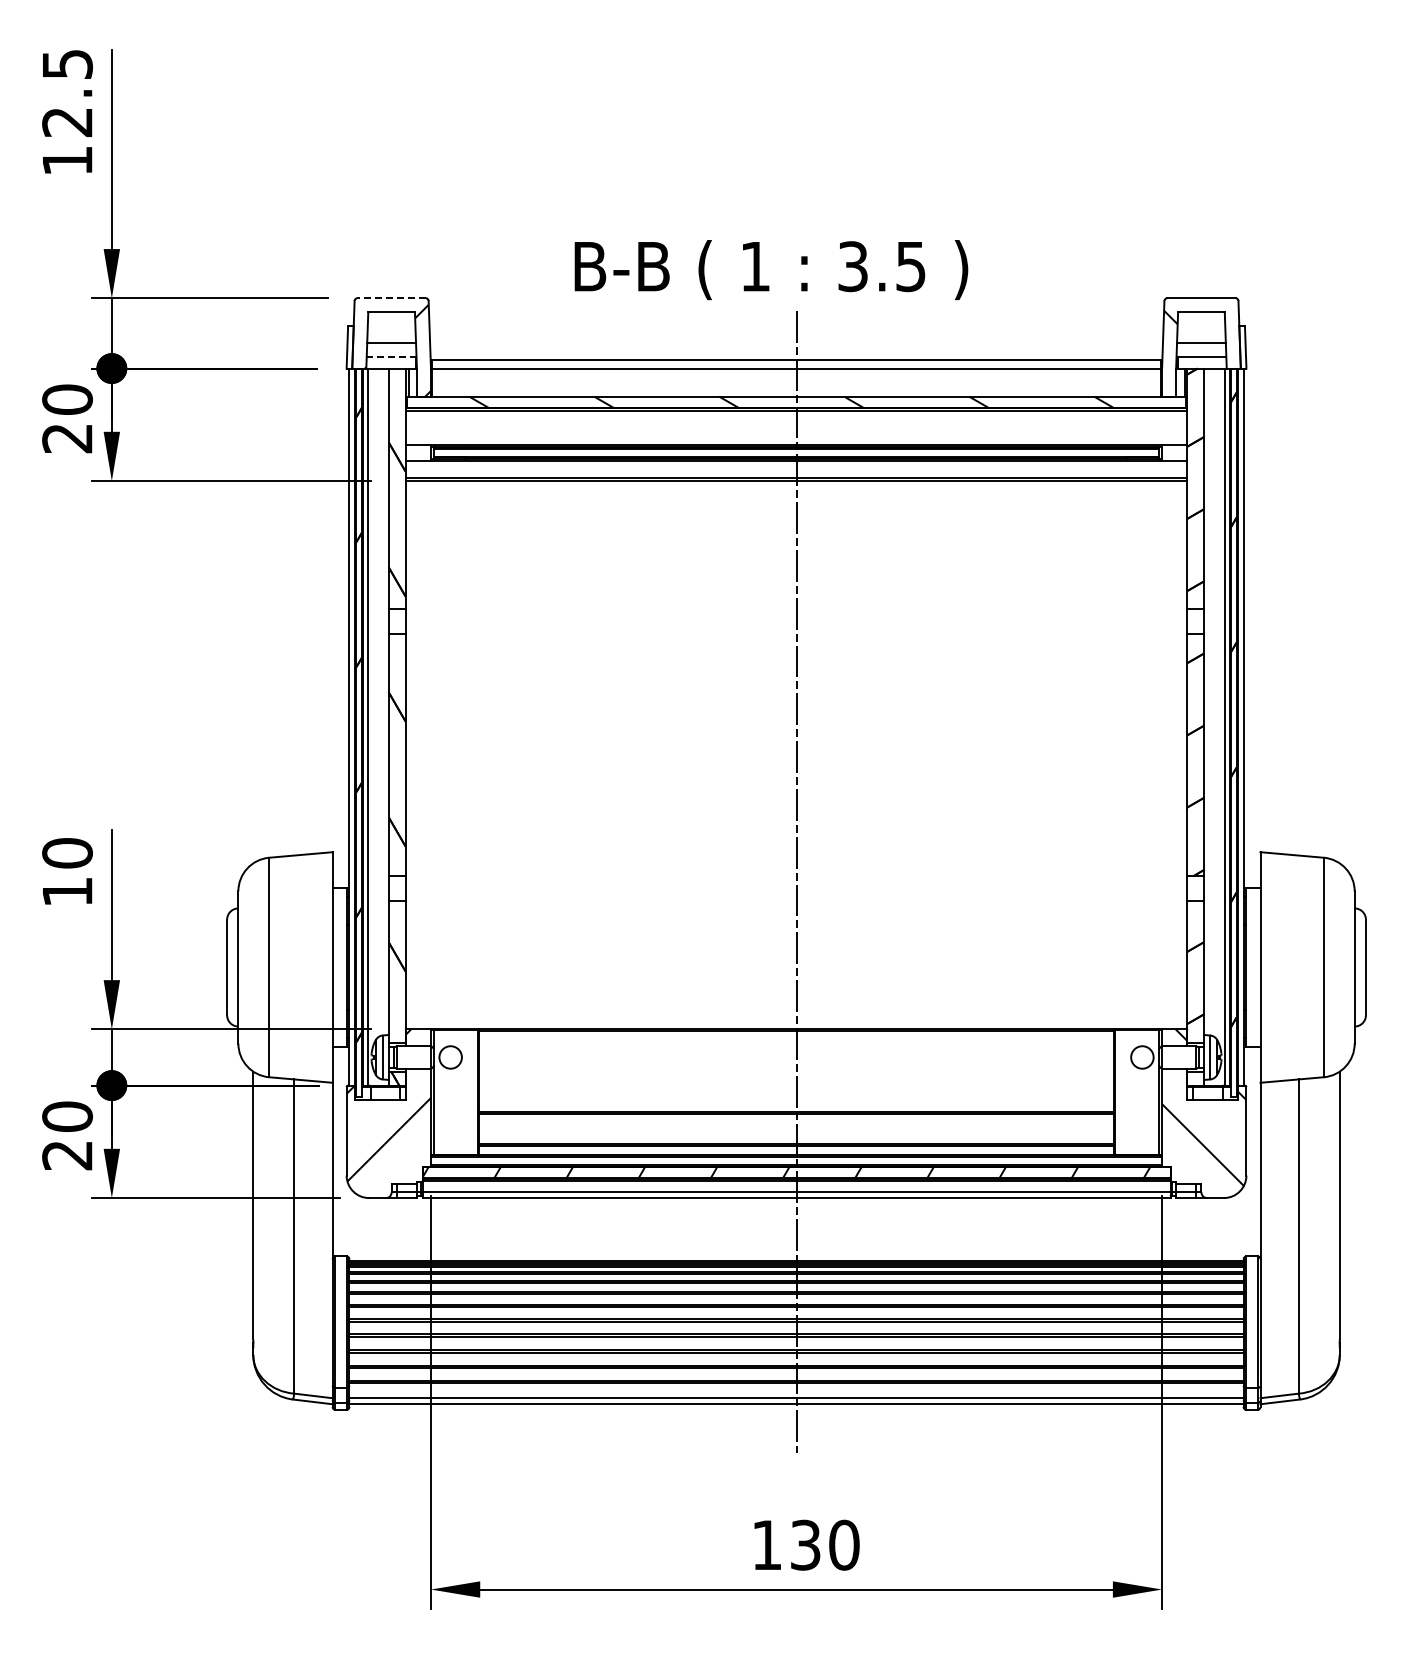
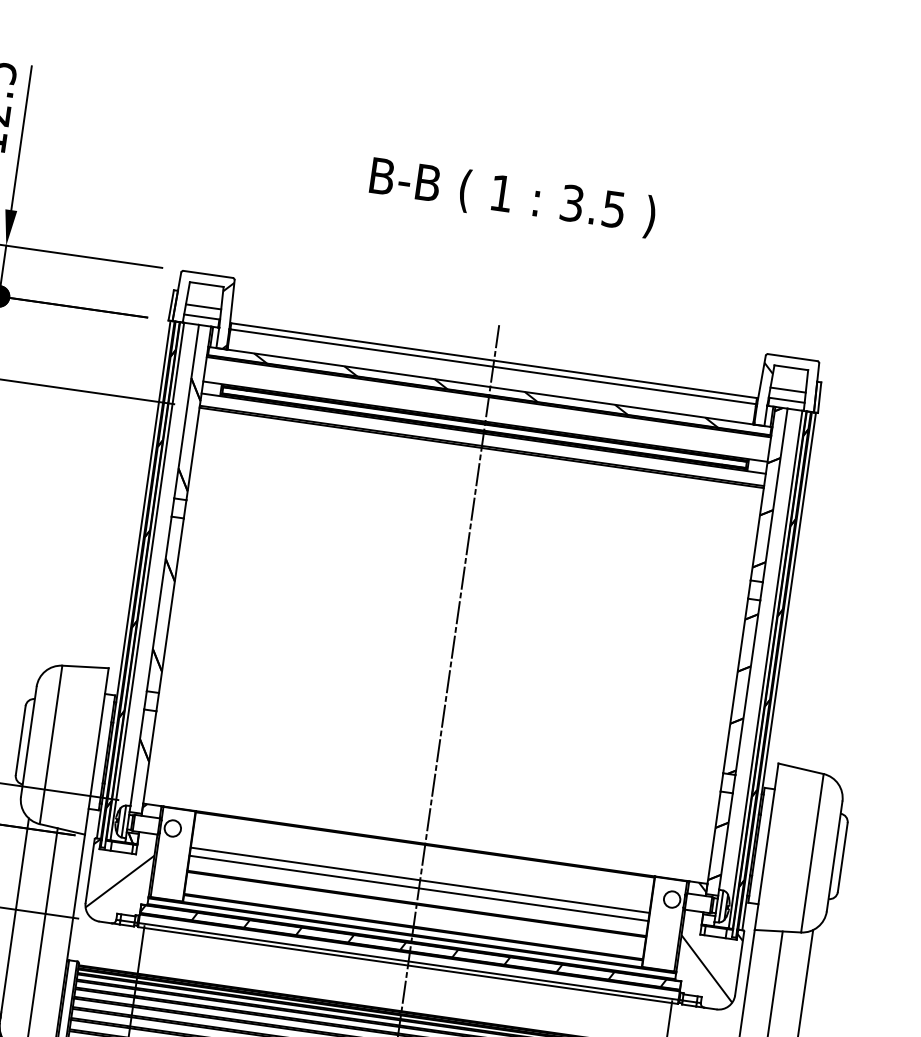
text: (771, 270) -> (512, 197), moved
line: (391, 298) -> (208, 274), dashed -> solid
line: (391, 357) -> (202, 317), dashed -> solid
line: (796, 1079) -> (420, 879), added
line: (796, 1091) -> (418, 888), added

